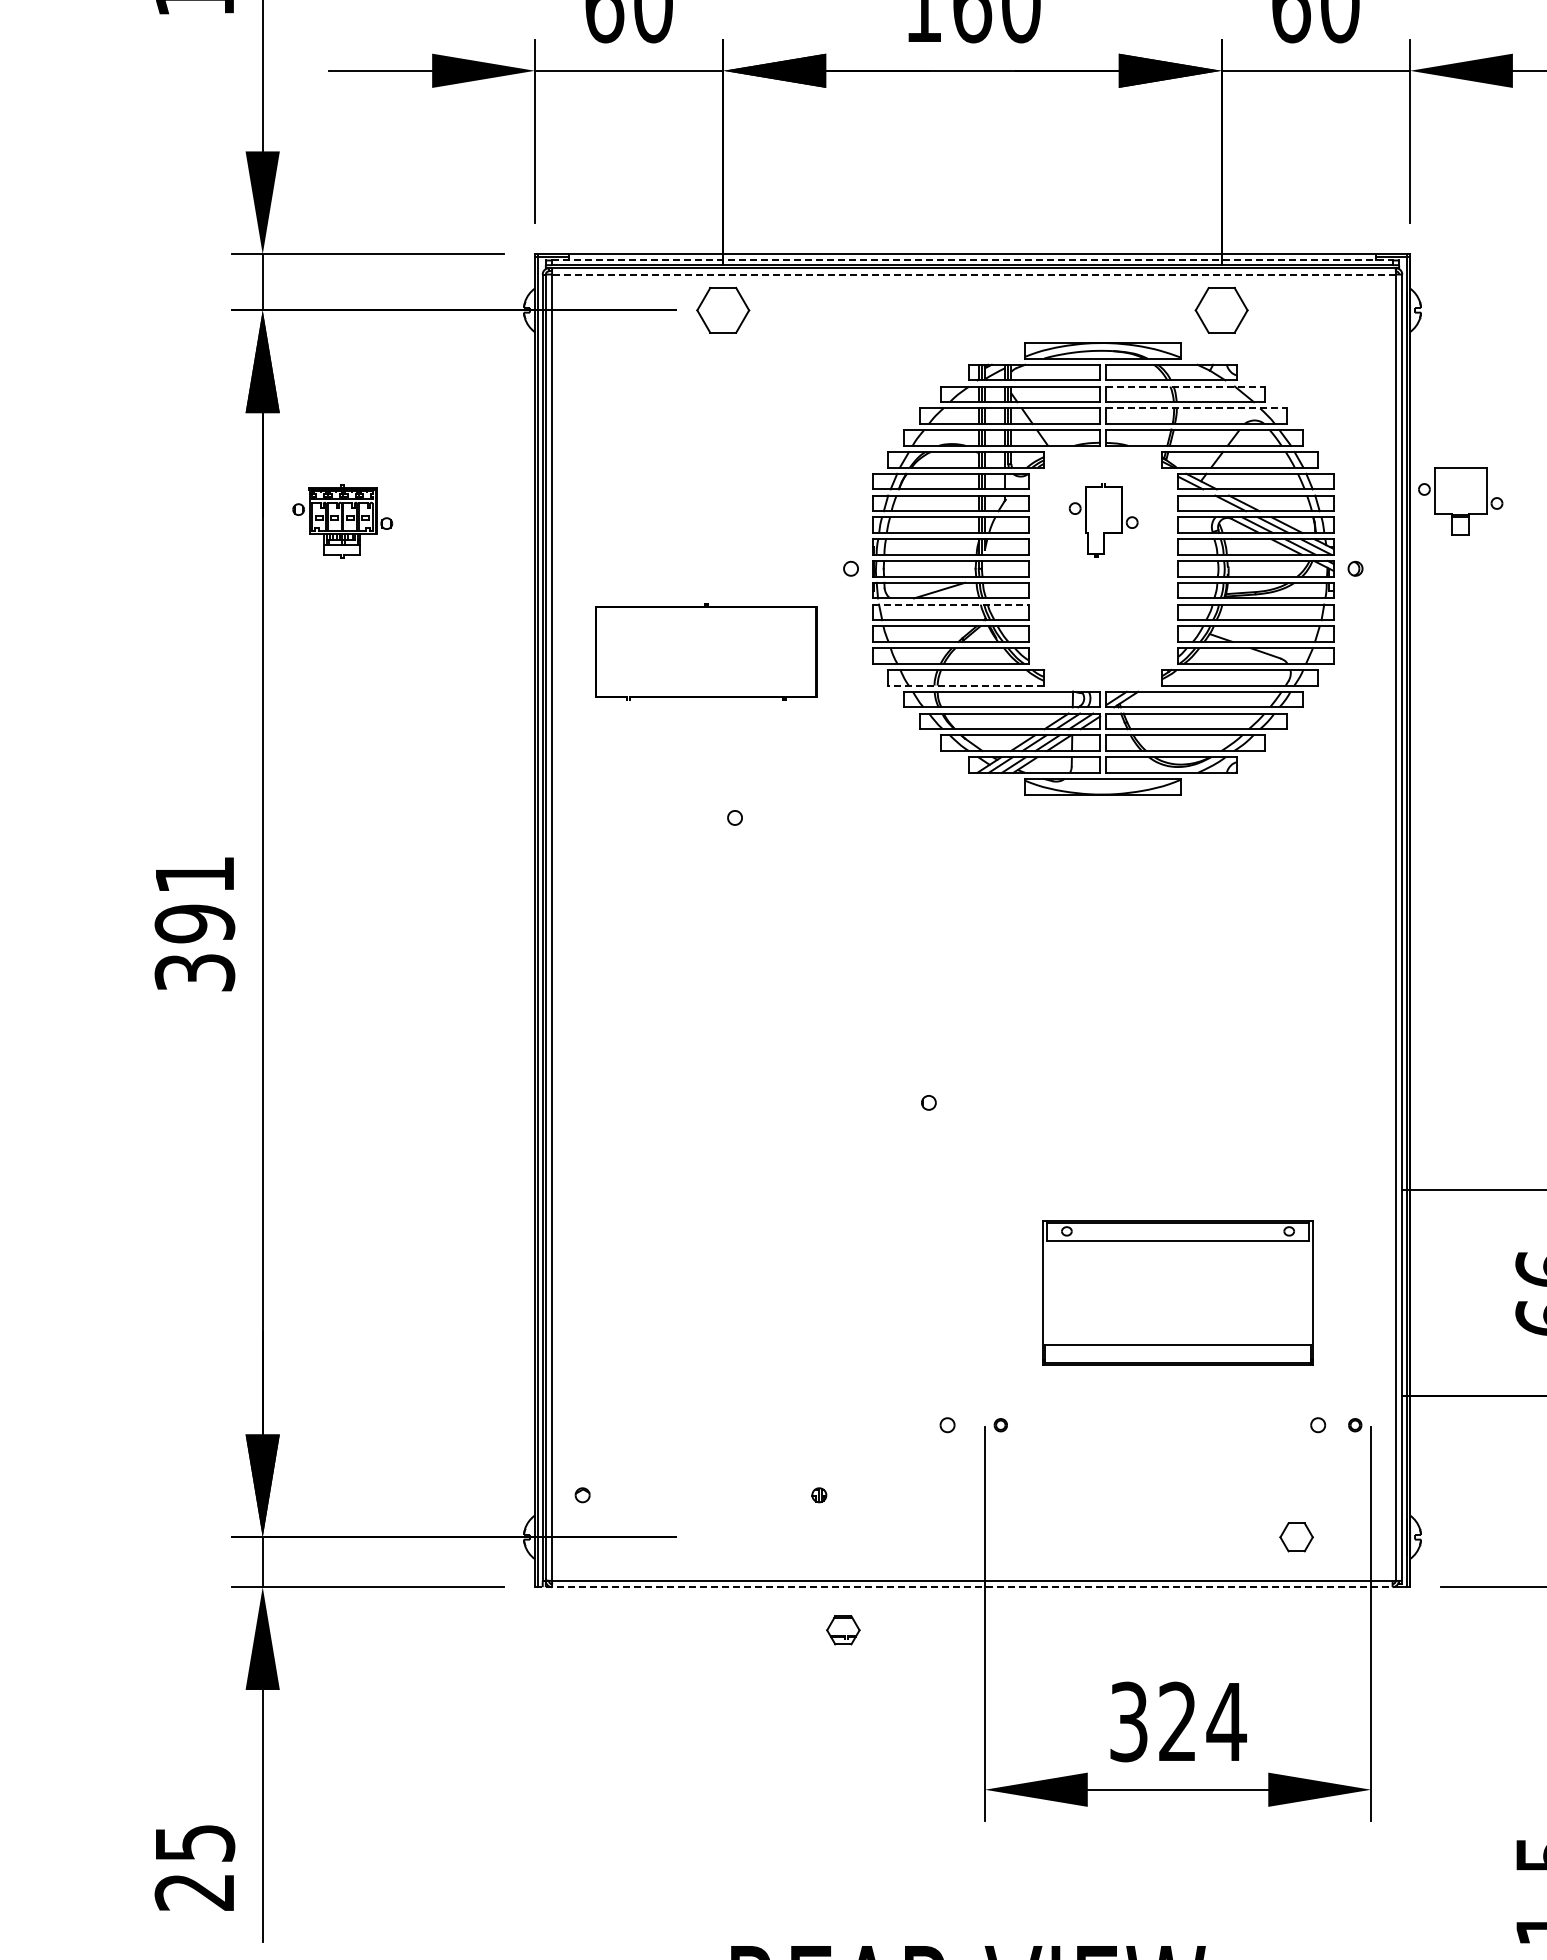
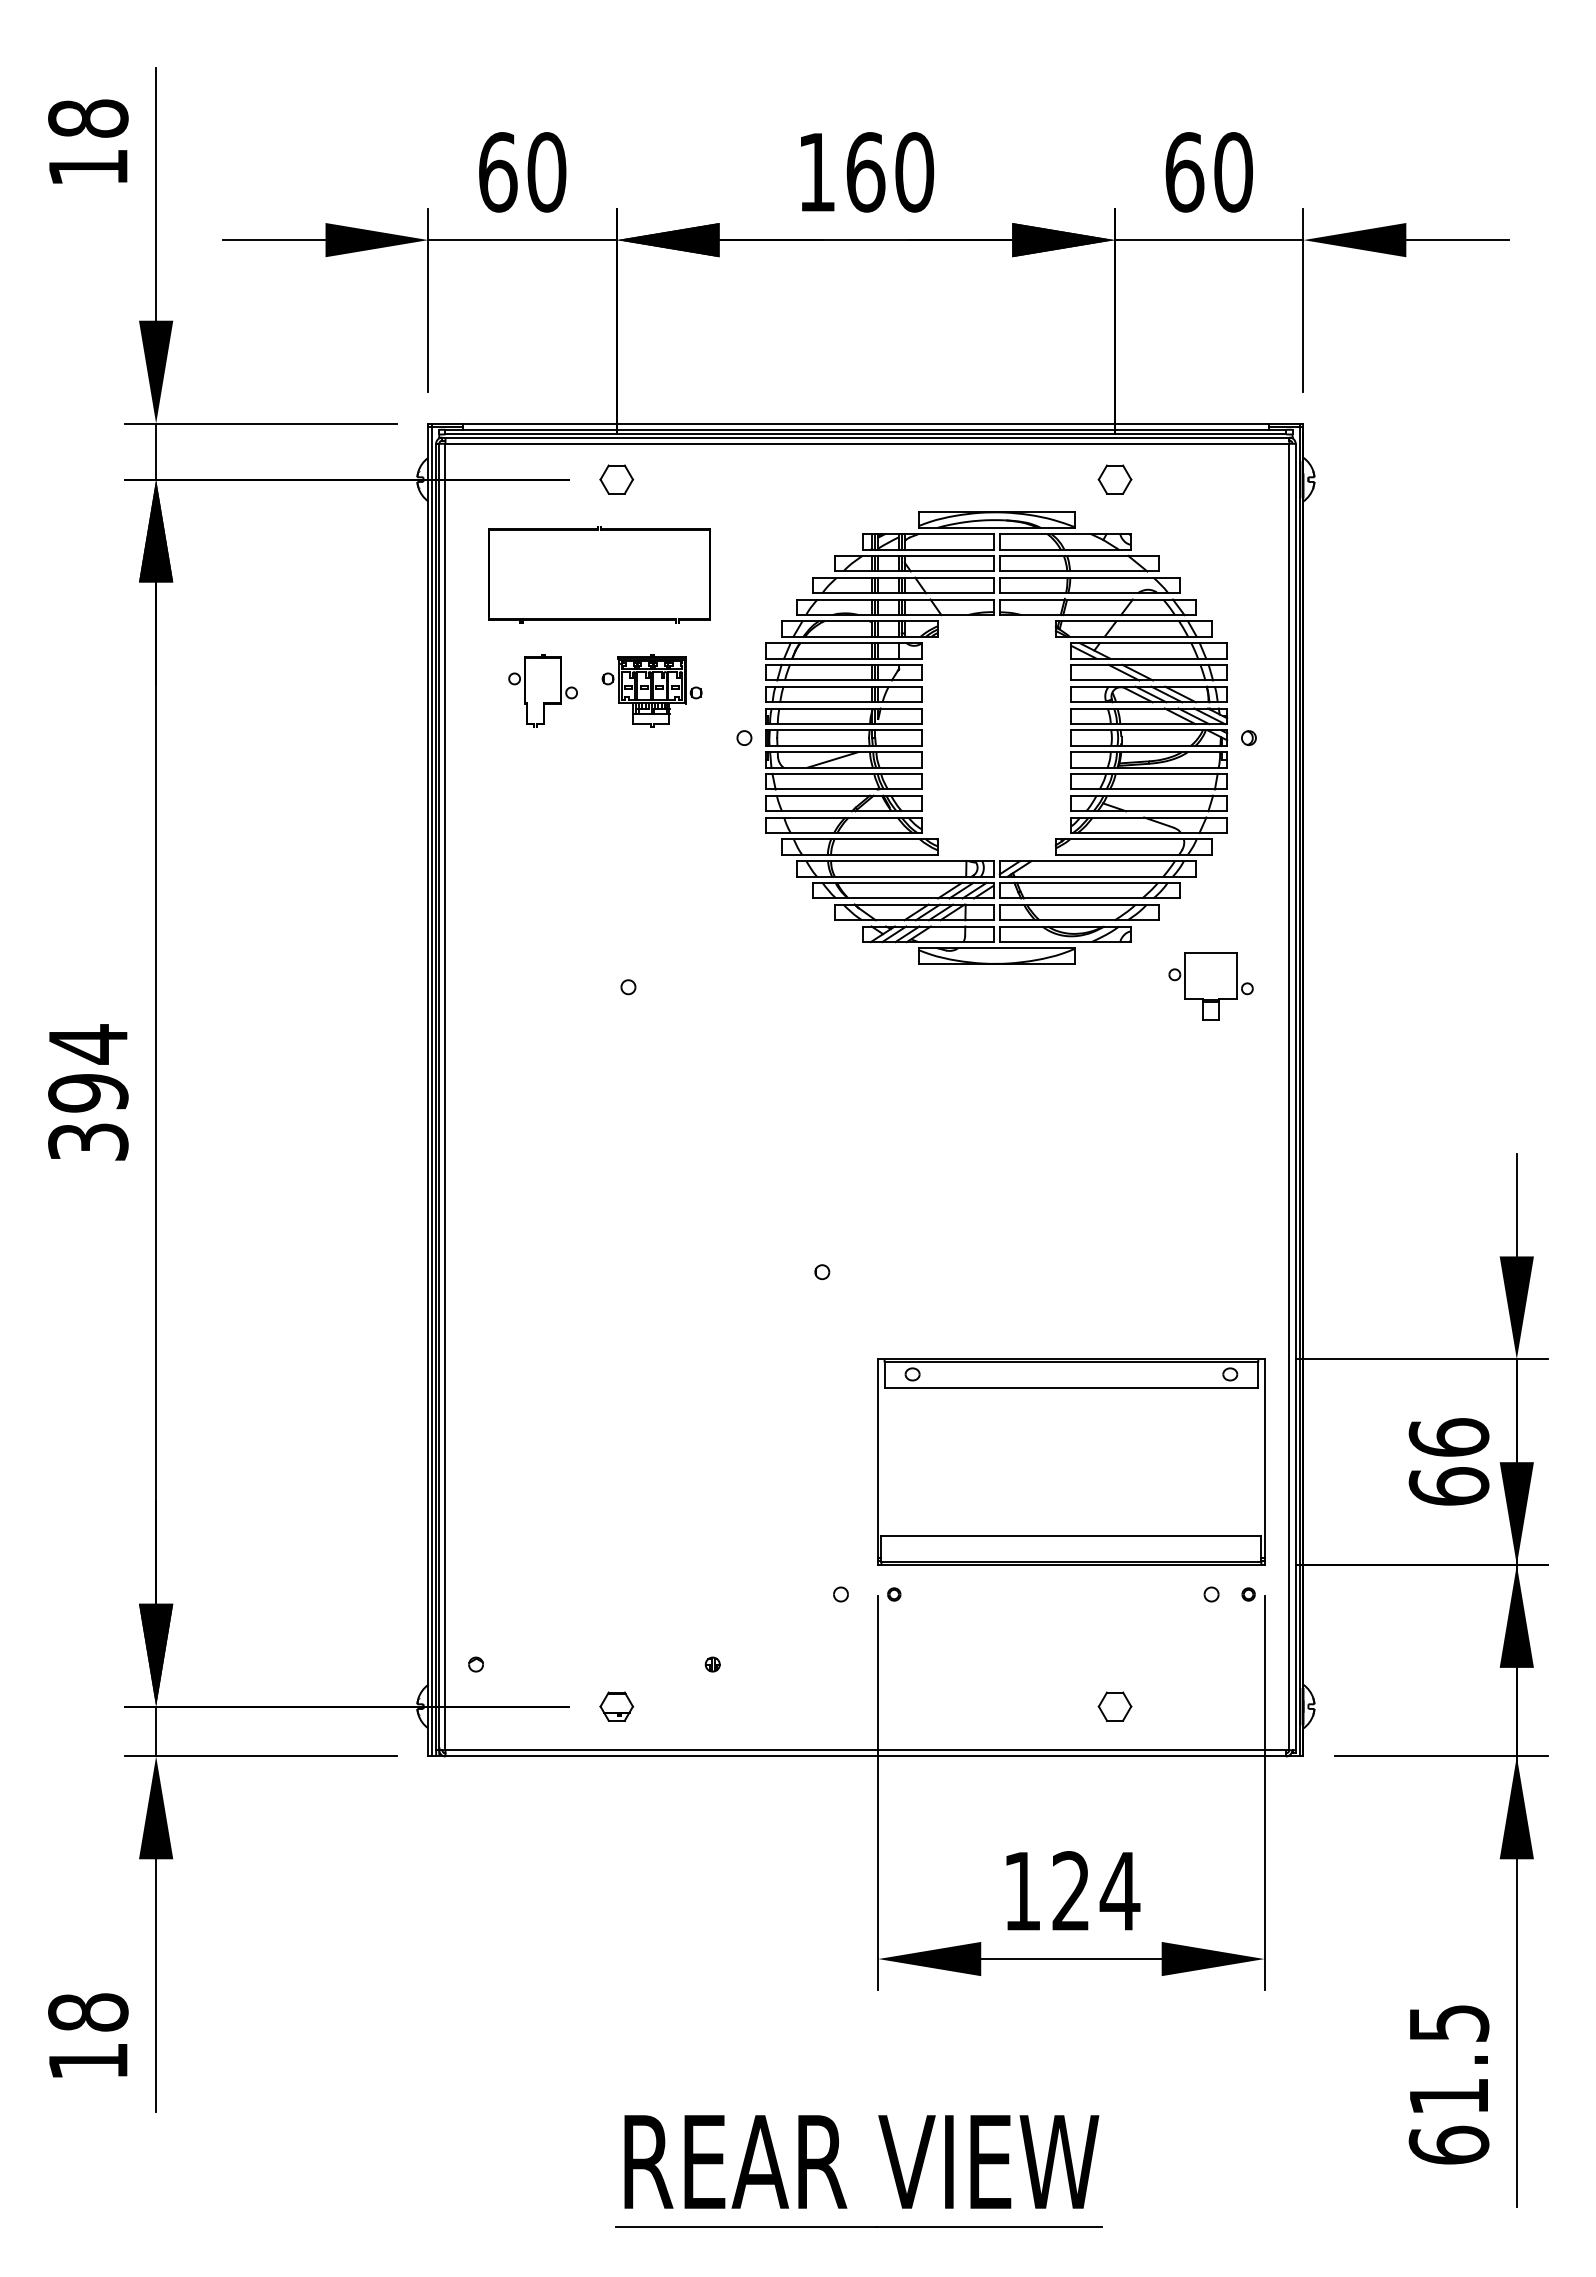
line: (973, 260) -> (866, 429), dashed -> solid
line: (974, 274) -> (867, 443), dashed -> solid
part: (723, 310) -> (616, 479), size x0.62
part: (1221, 310) -> (1114, 479), size x0.62
line: (1186, 386) -> (1079, 555), dashed -> solid
line: (1197, 408) -> (1090, 577), dashed -> solid
part: (1460, 501) -> (1210, 986), moved
part: (342, 521) -> (651, 690), moved
part: (1104, 532) -> (543, 702), moved
line: (951, 604) -> (844, 773), dashed -> solid
line: (966, 685) -> (859, 854), dashed -> solid
part: (706, 696) -> (599, 618), moved
text: (195, 875) -> (88, 1044), 391 -> 394
part: (1178, 1292) -> (1071, 1461), size x1.43
part: (1296, 1537) -> (1114, 1706), moved
line: (964, 1587) -> (857, 1756), dashed -> solid
part: (843, 1630) -> (616, 1706), moved
text: (1129, 1722) -> (1022, 1891), 324 -> 124
text: (195, 1867) -> (88, 2036), 25 -> 18

